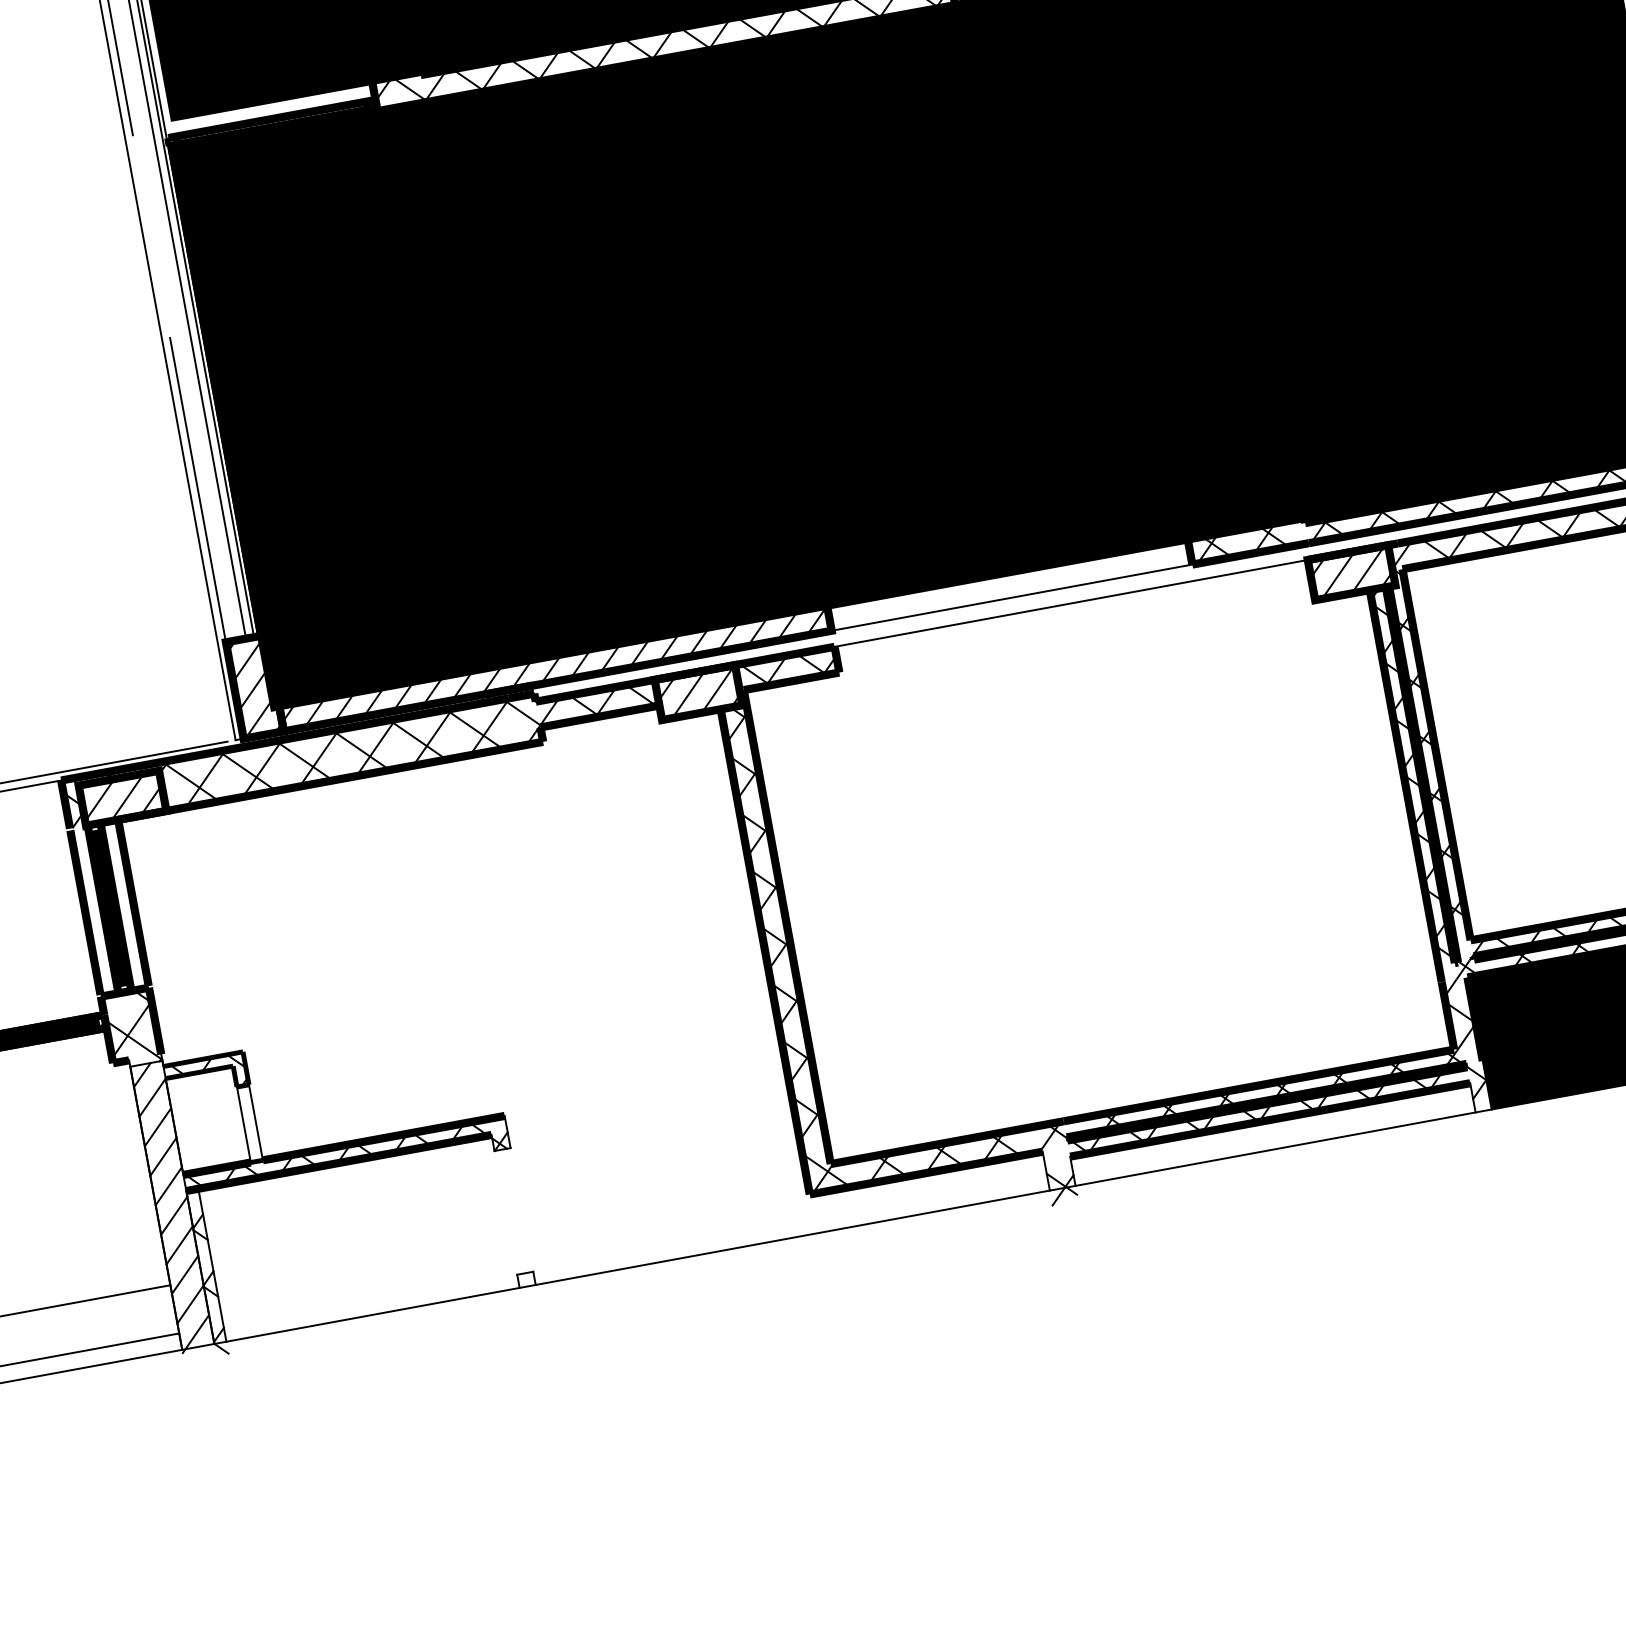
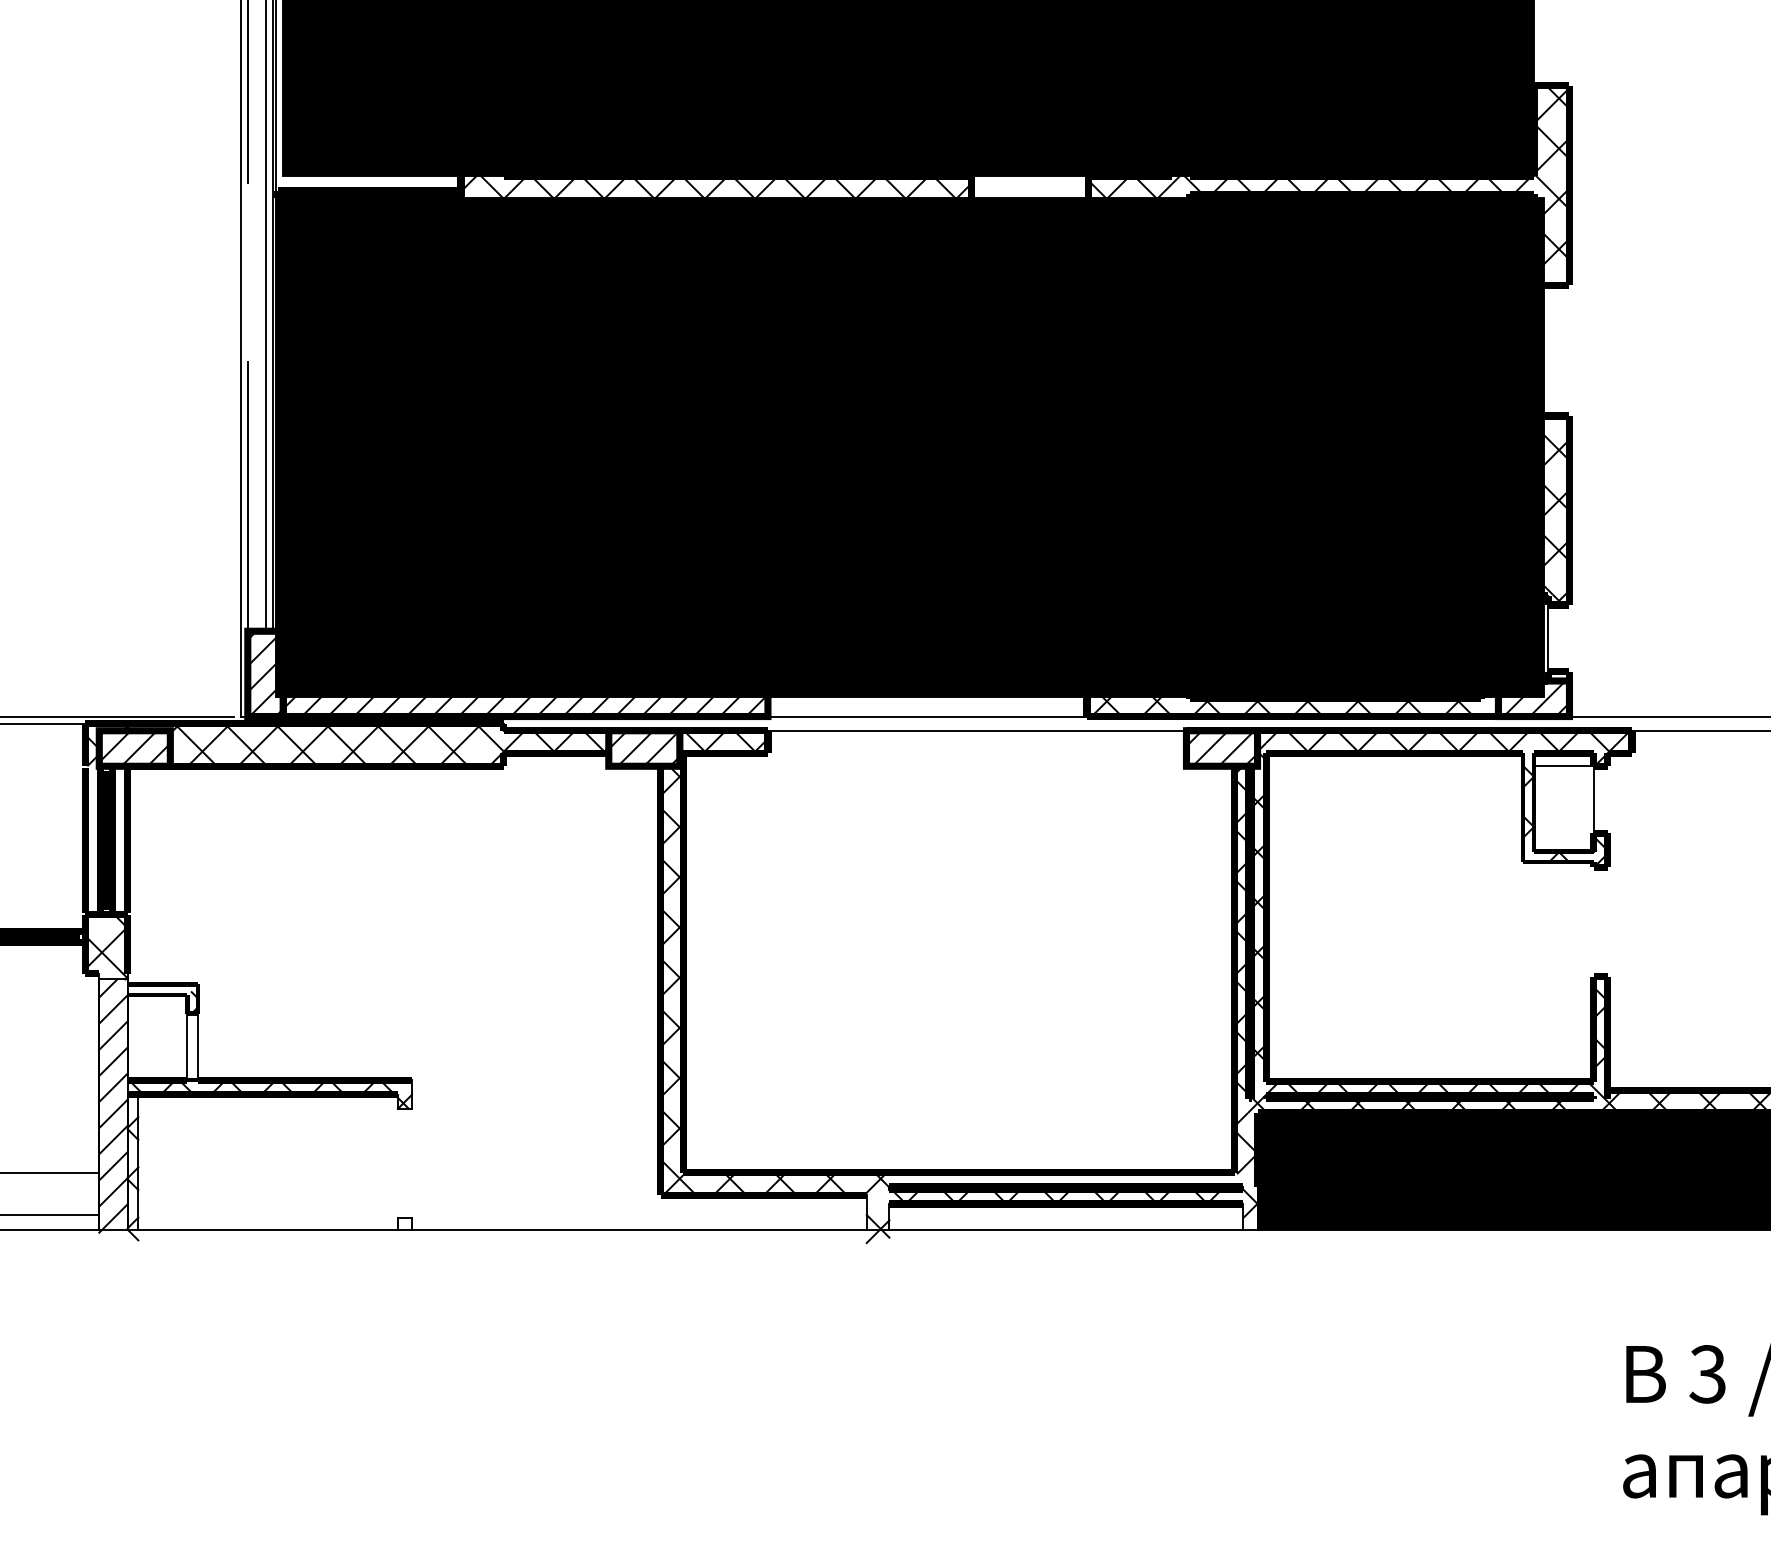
hatch: (203, 1065) -> (162, 989), removed
hatch: (1282, 1089) -> (1081, 1179), removed

